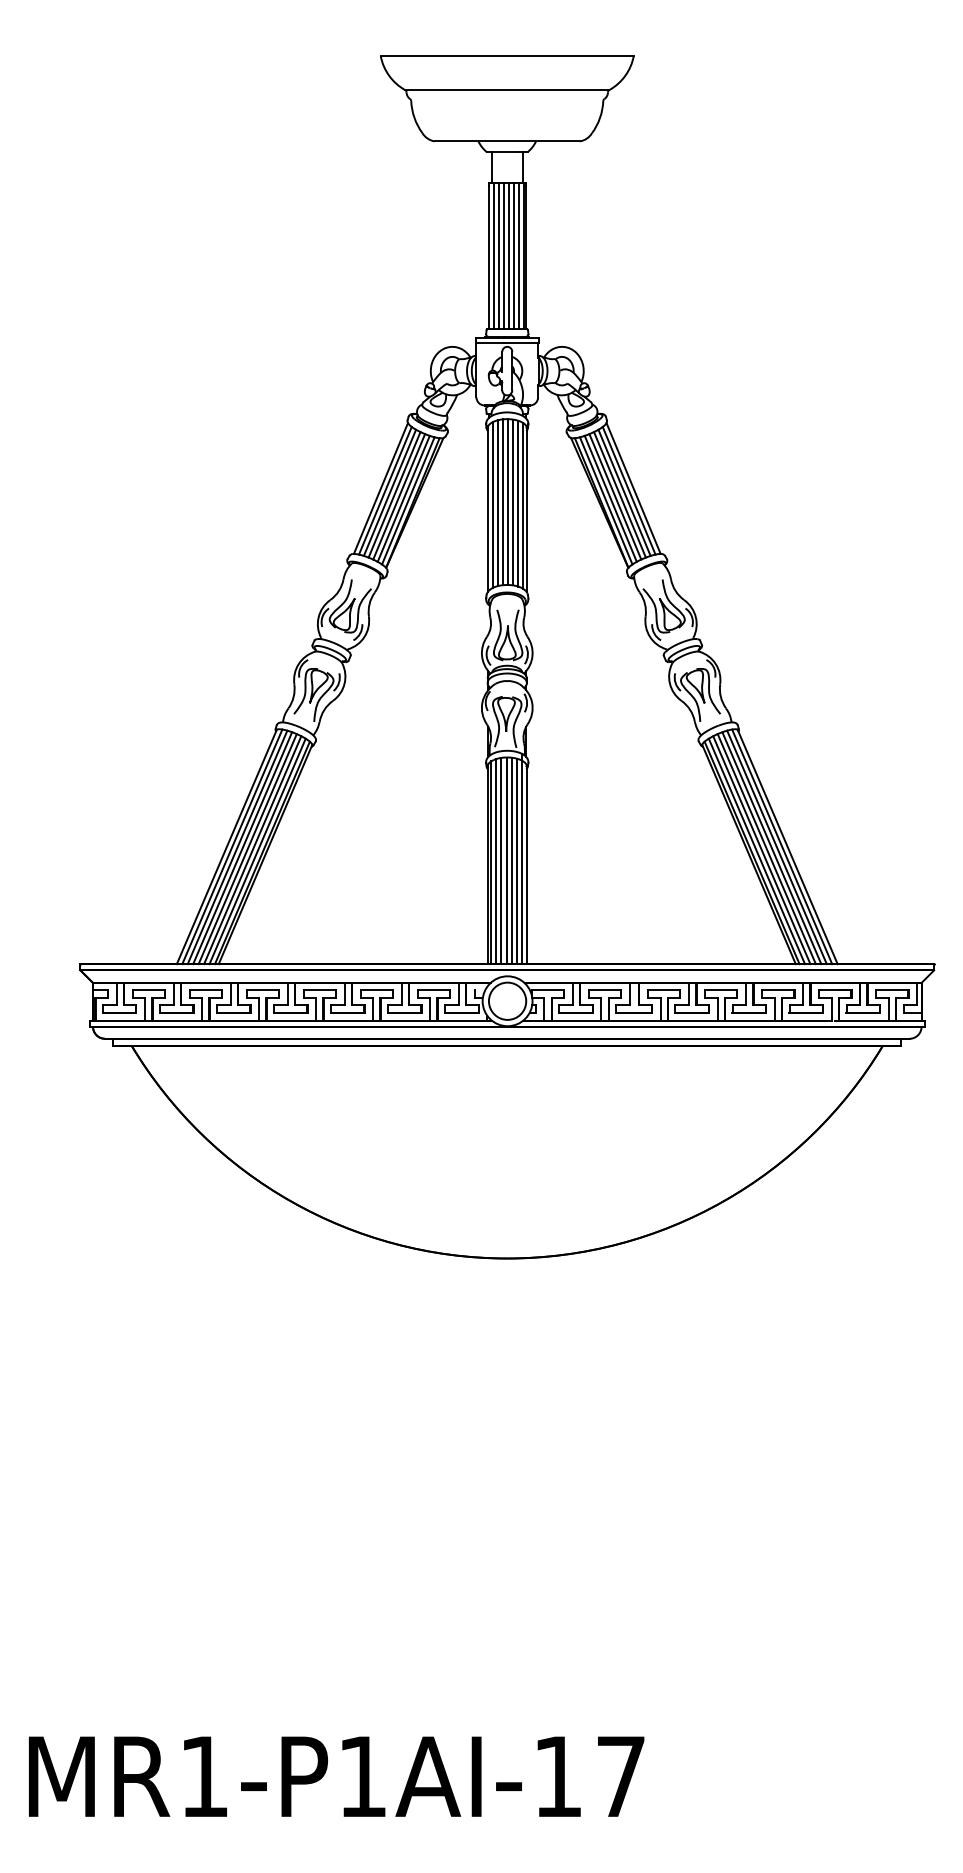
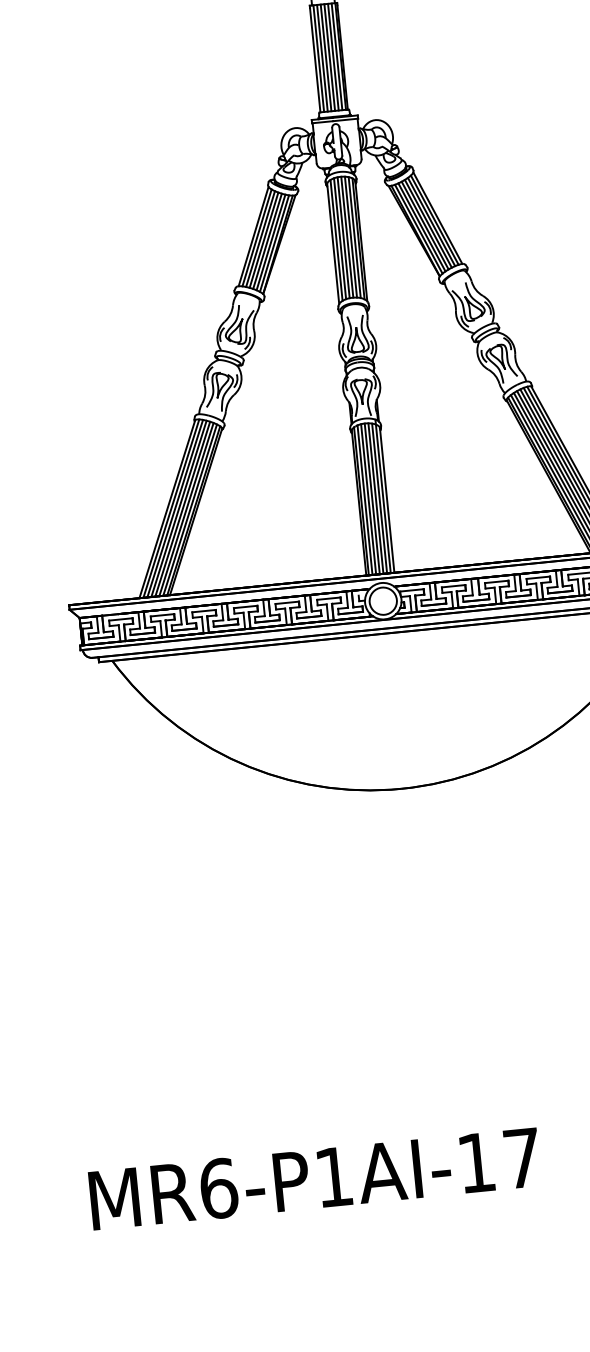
text: (204, 1776) -> (218, 1188), MR1-P1AI-17 -> MR6-P1AI-17

